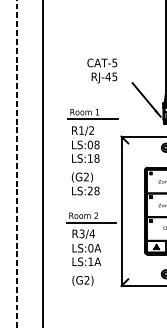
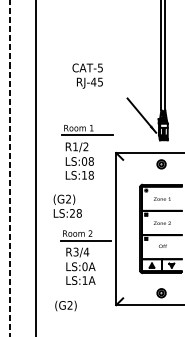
text: (102, 70) -> (87, 75), moved
text: (85, 183) -> (67, 205), moved
text: (82, 280) -> (65, 305), moved

